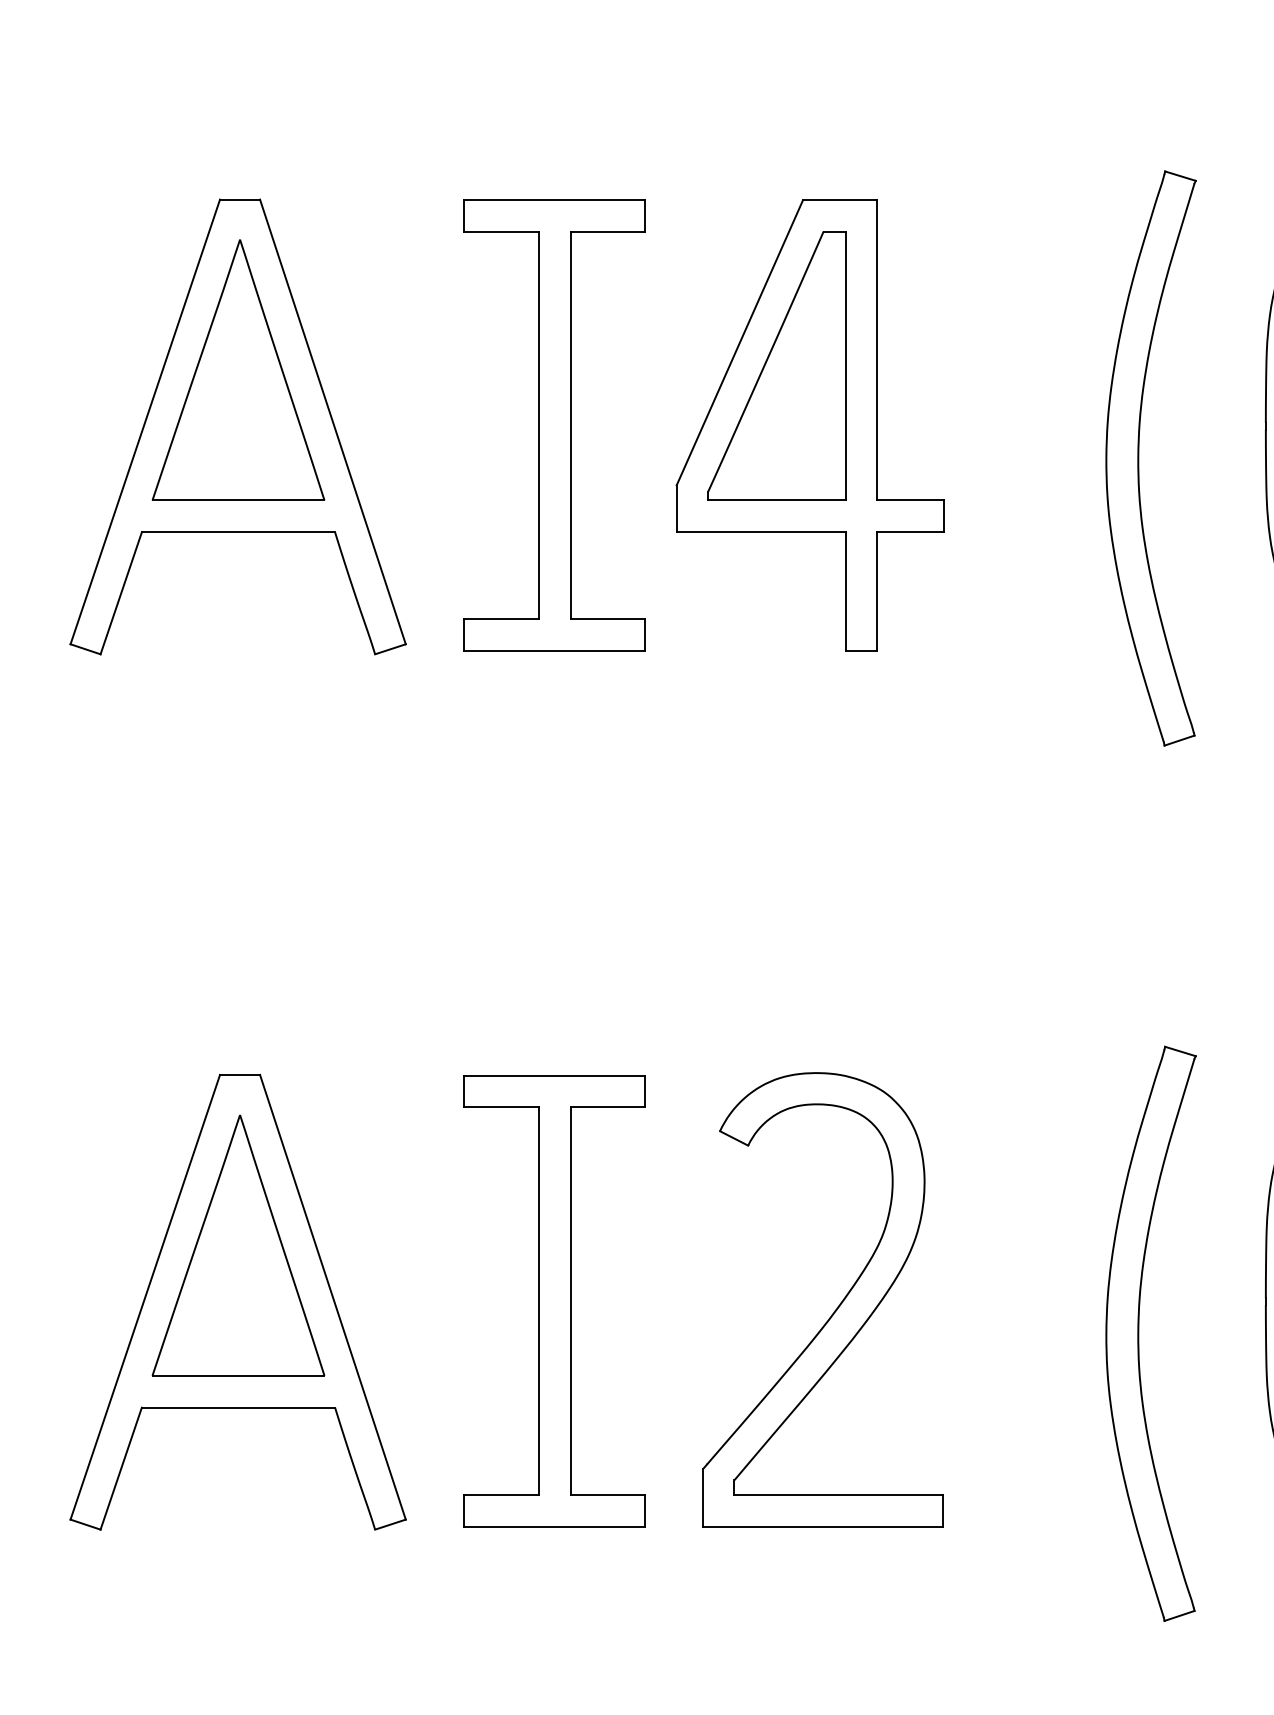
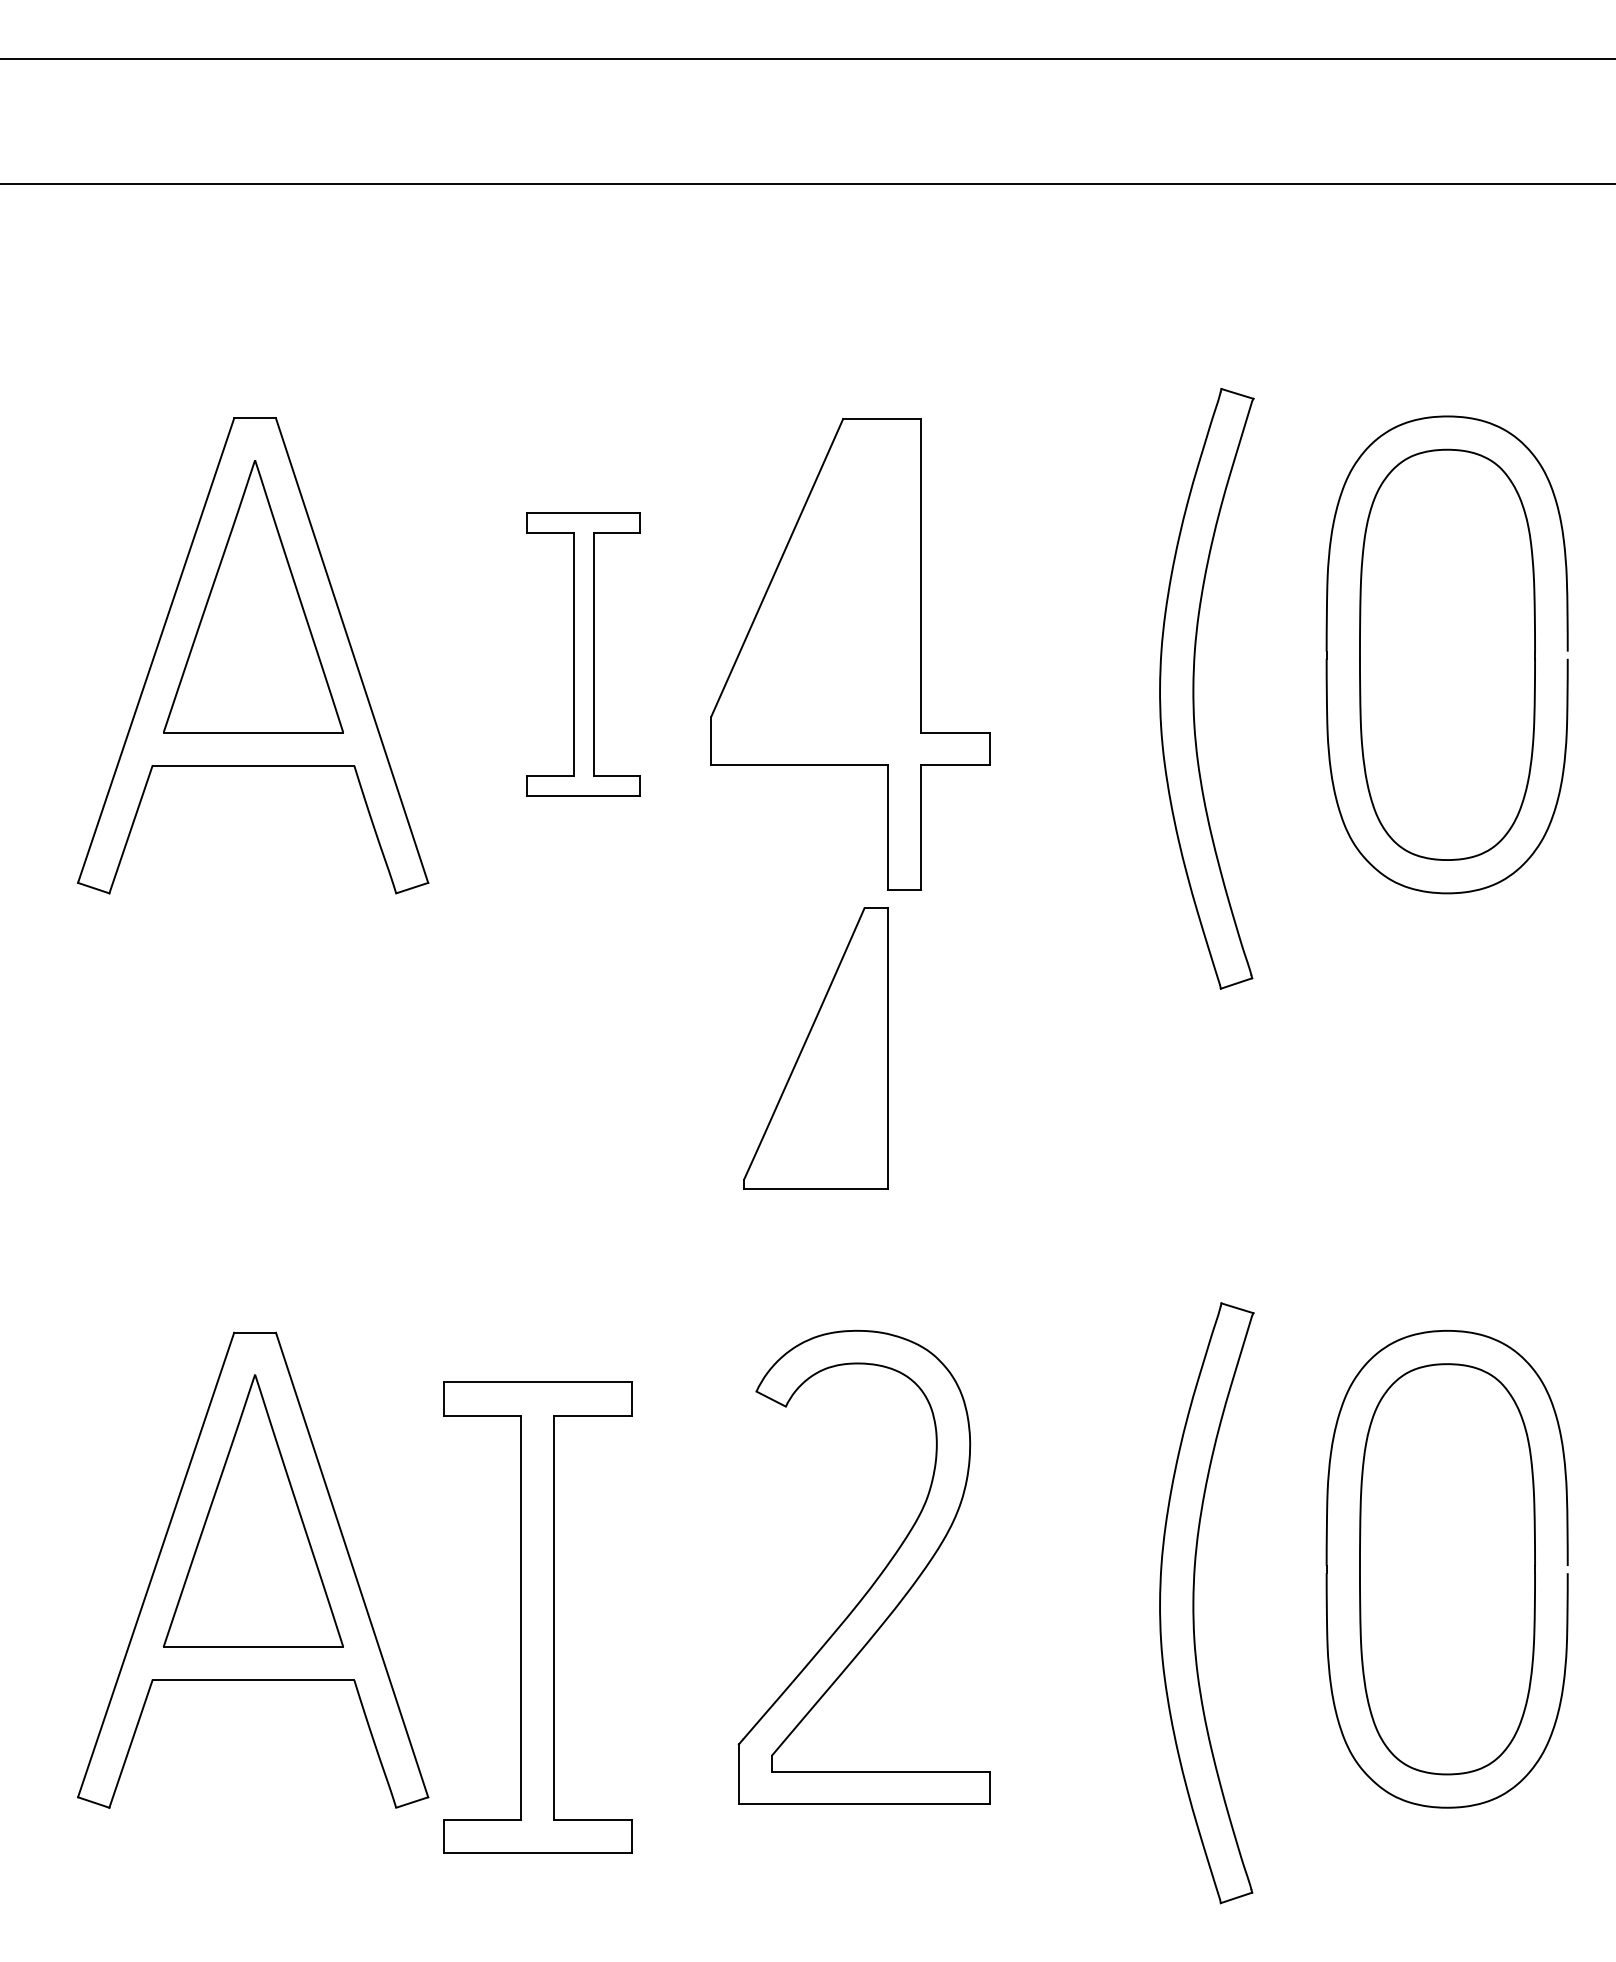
part: (776, 366) -> (815, 1048), moved
part: (554, 425) -> (583, 654), size x0.6
part: (554, 1300) -> (537, 1617), moved

